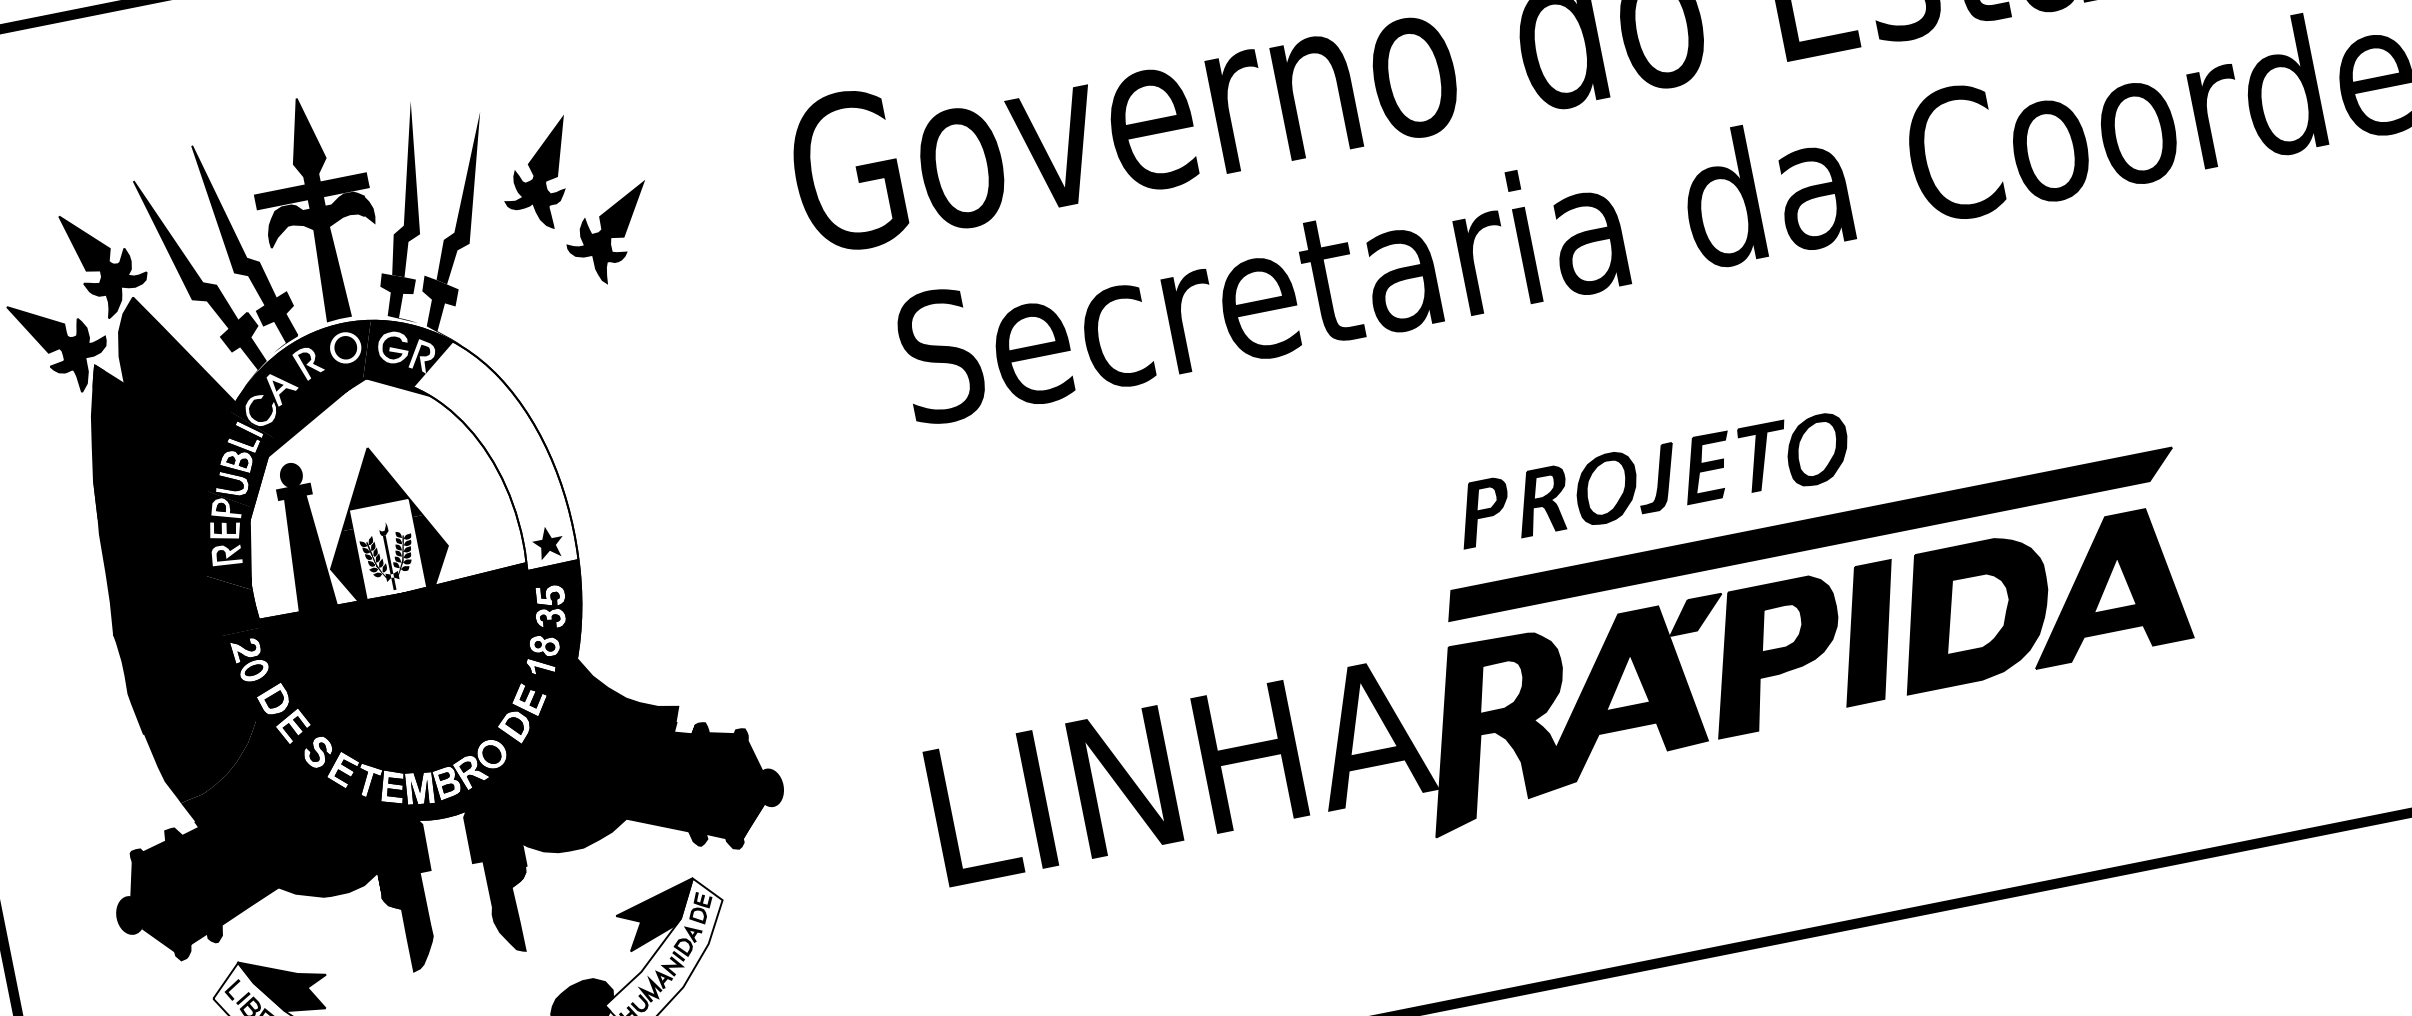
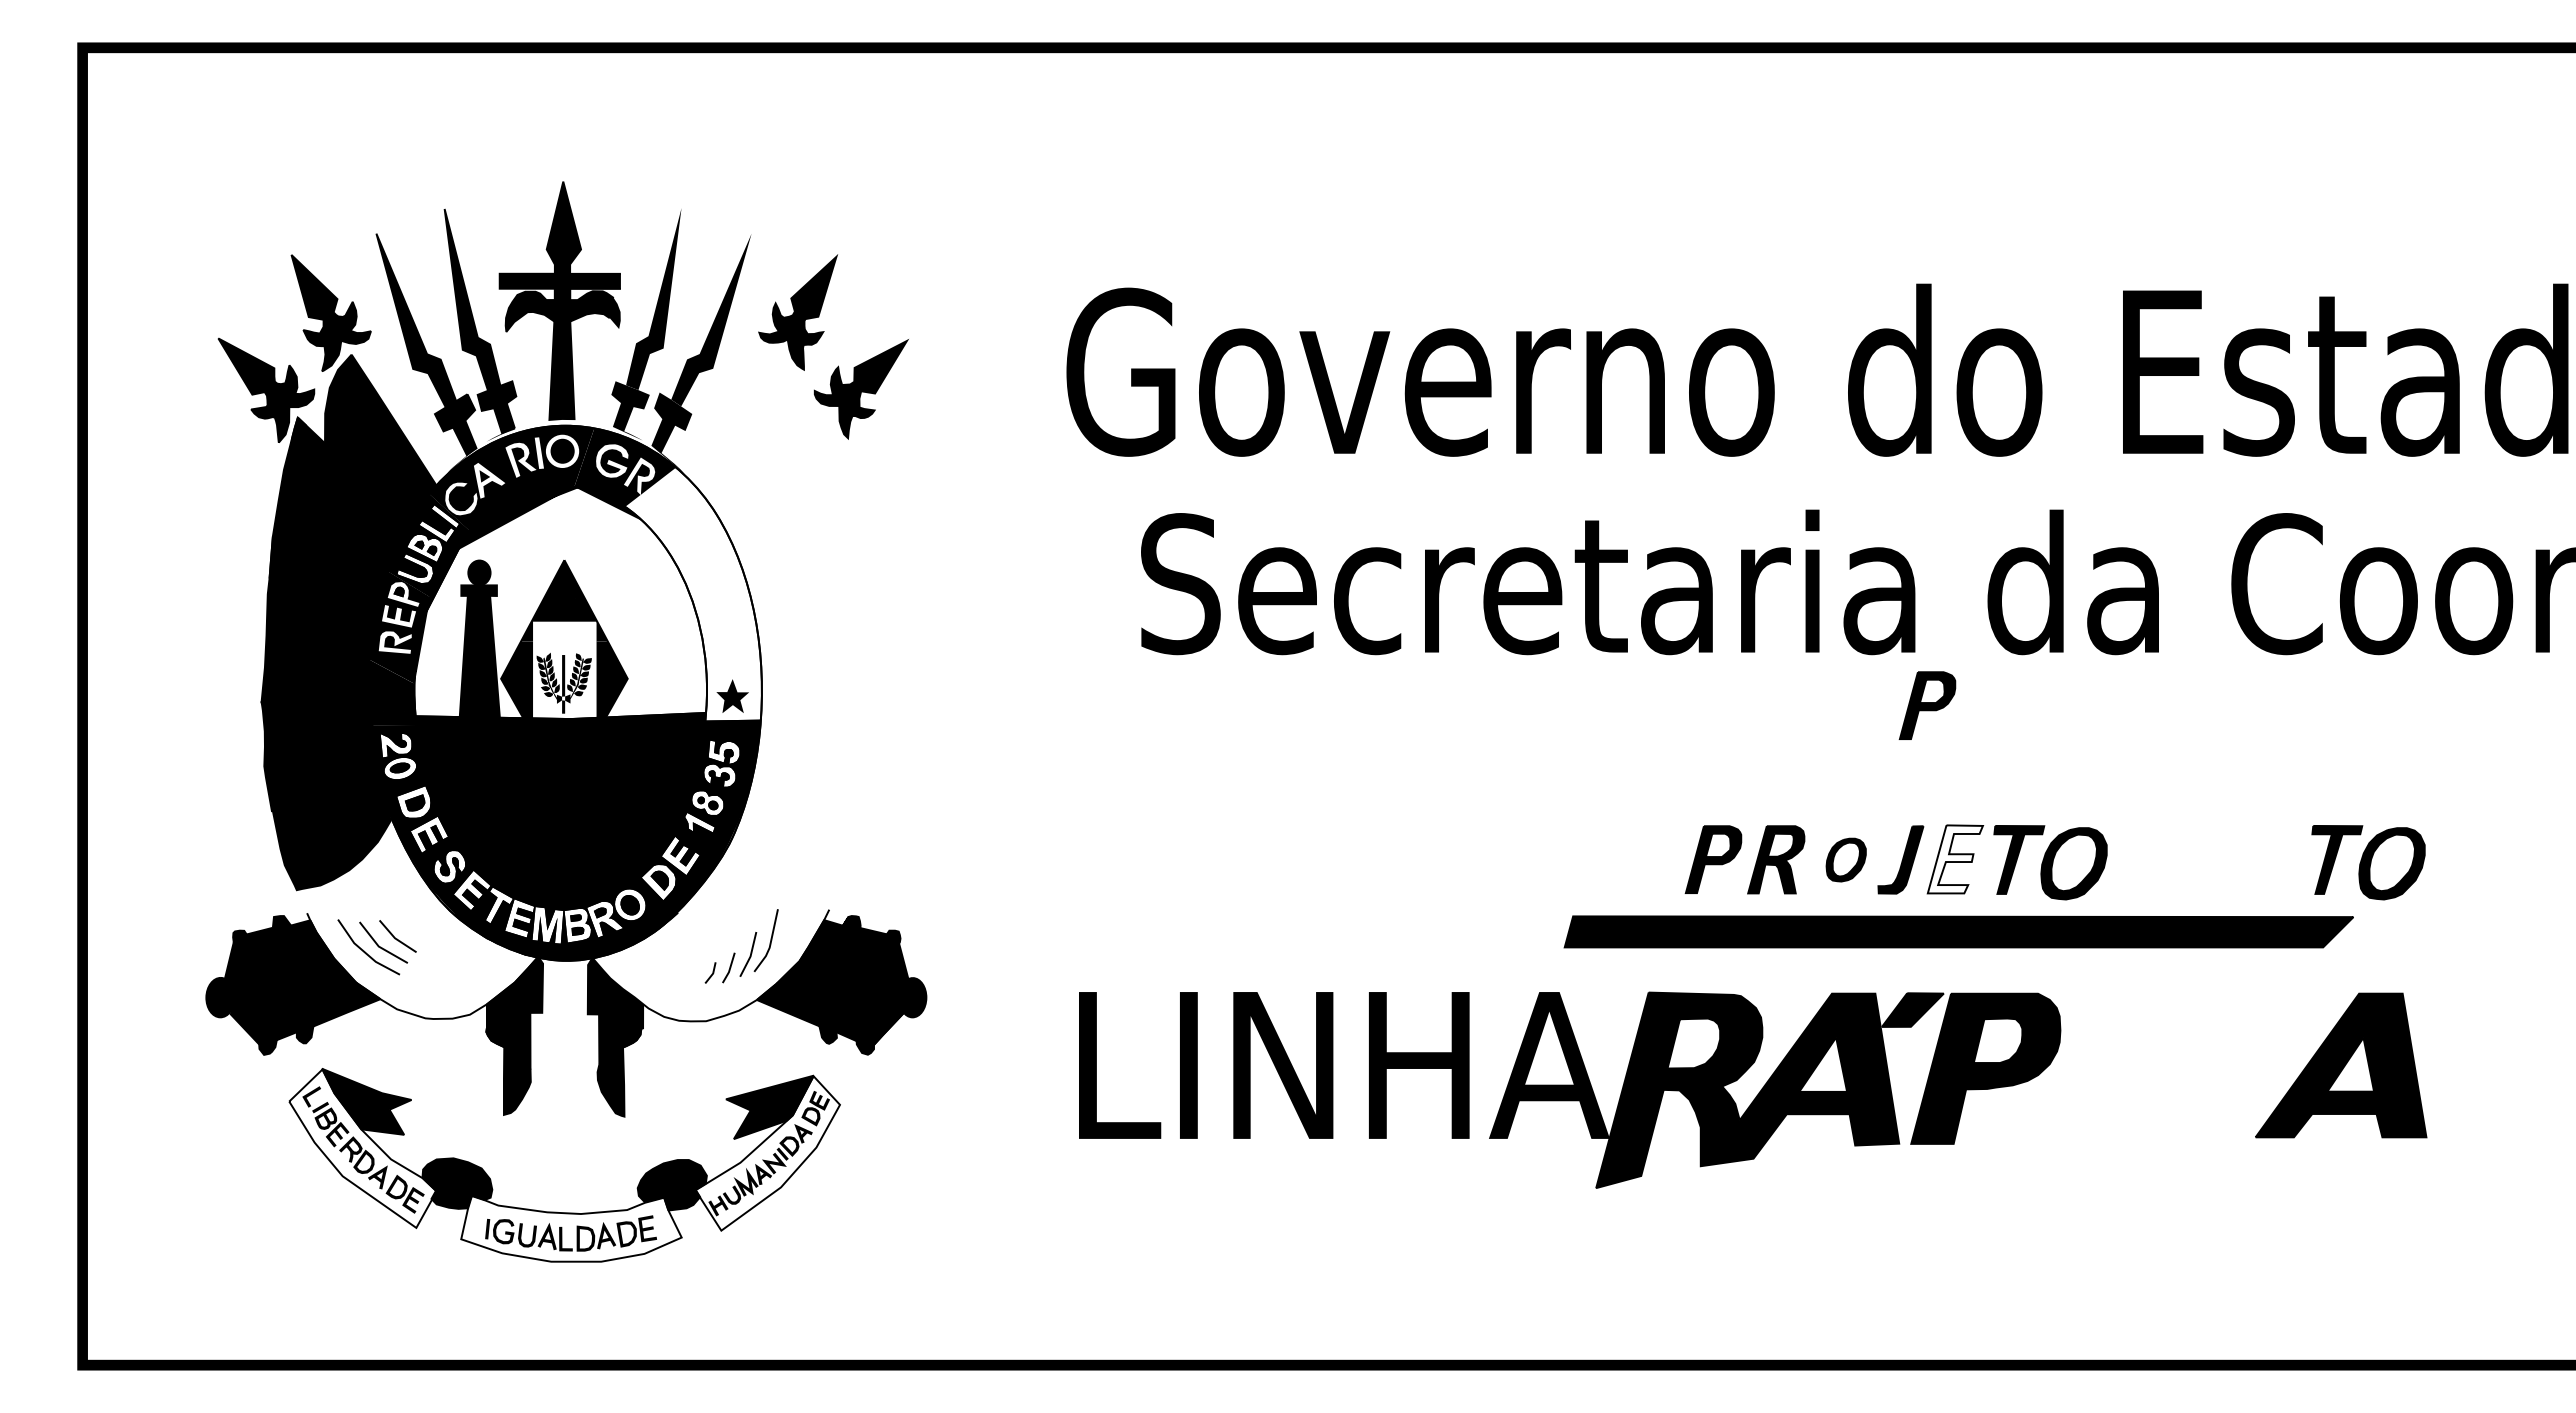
part: (1653, 330) -> (1927, 705), added
part: (2089, 394) -> (2368, 862), added
fill: (1706, 467) -> (1954, 859), removed
part: (1605, 488) -> (1845, 859), size x0.6
fill: (383, 529) -> (564, 648), removed
part: (1809, 533) -> (1958, 931), moved
part: (1941, 618) -> (2167, 1065), removed
fill: (569, 740) -> (713, 906), removed
fill: (295, 796) -> (416, 907), removed

